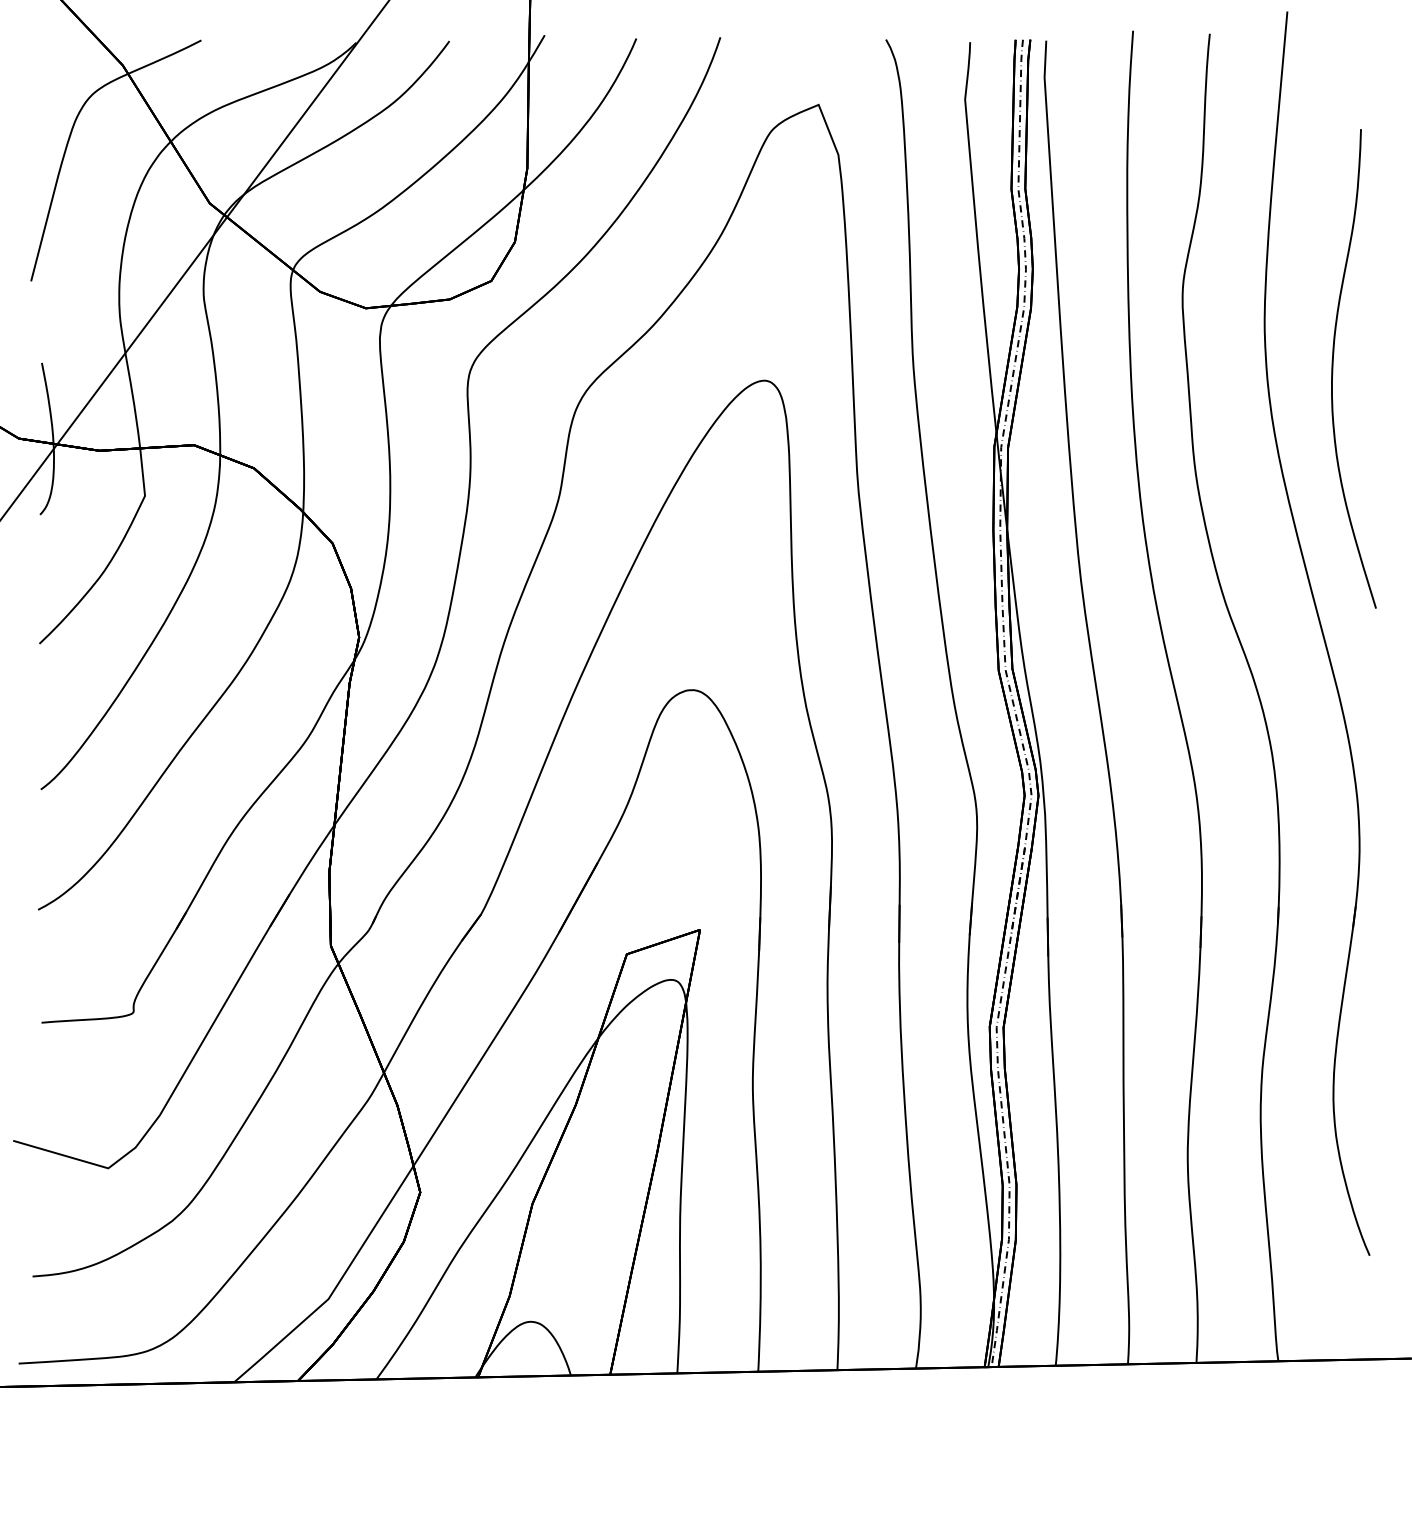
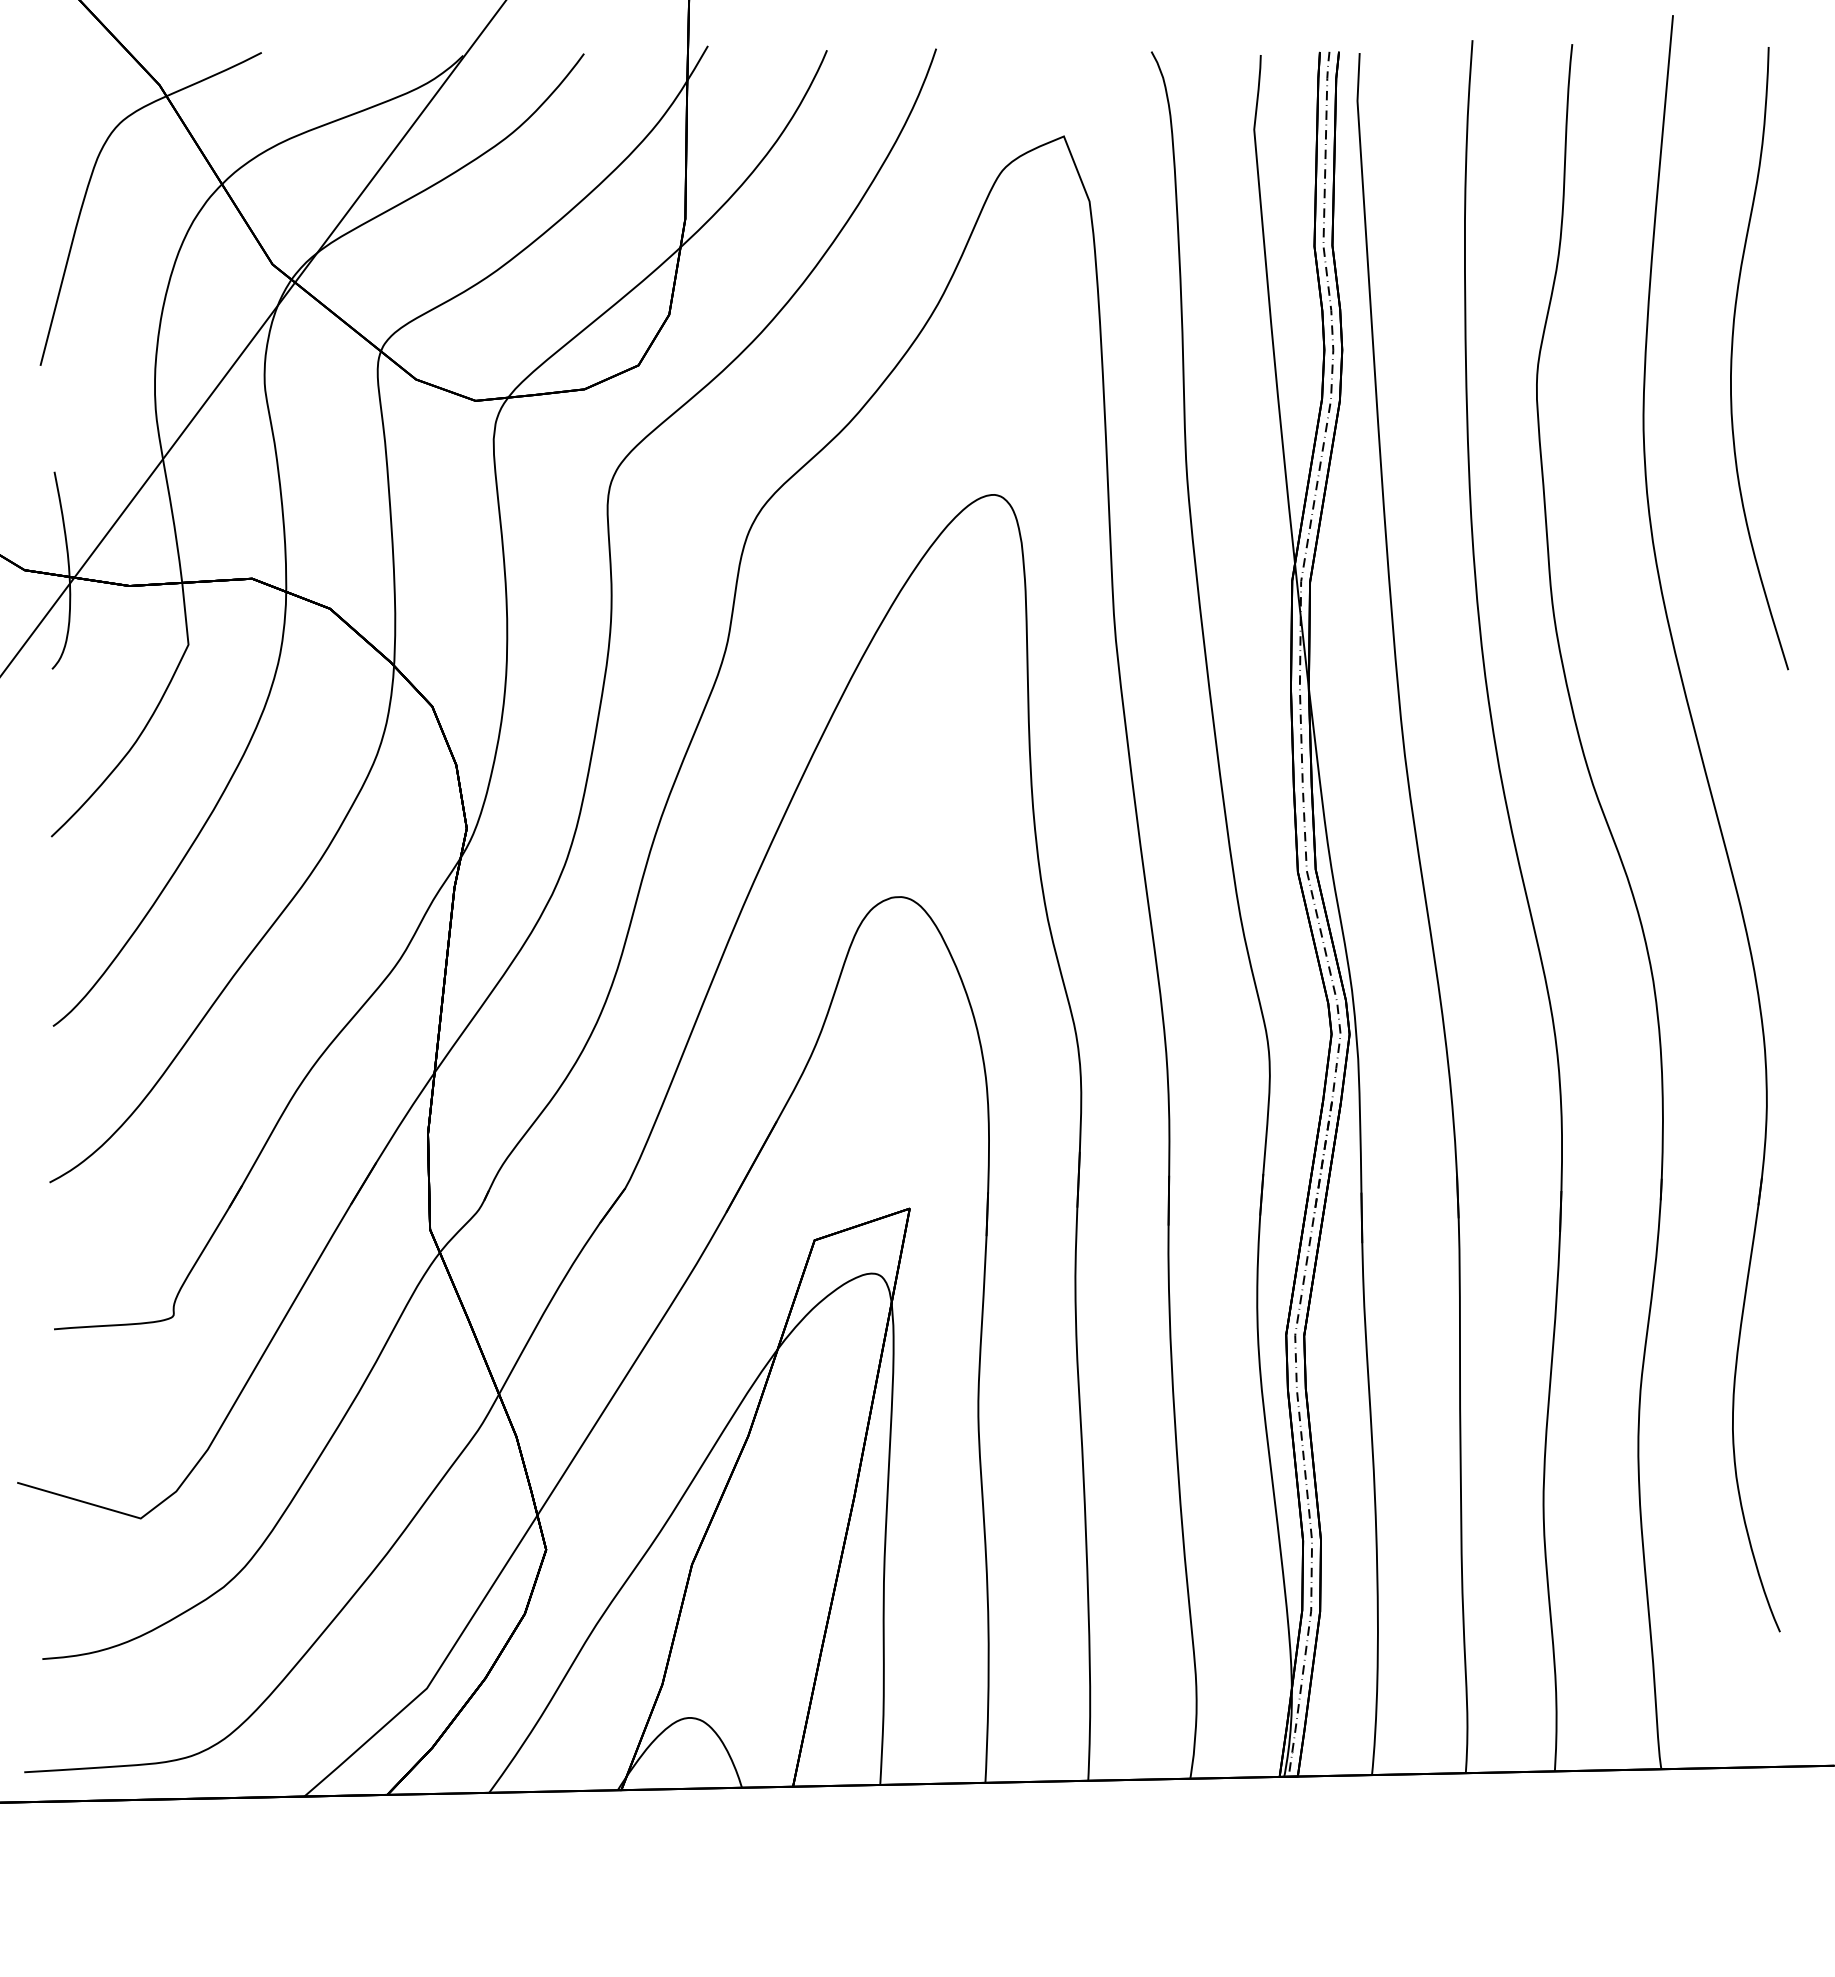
curve: (1333, 368) -> (1732, 358), moved

